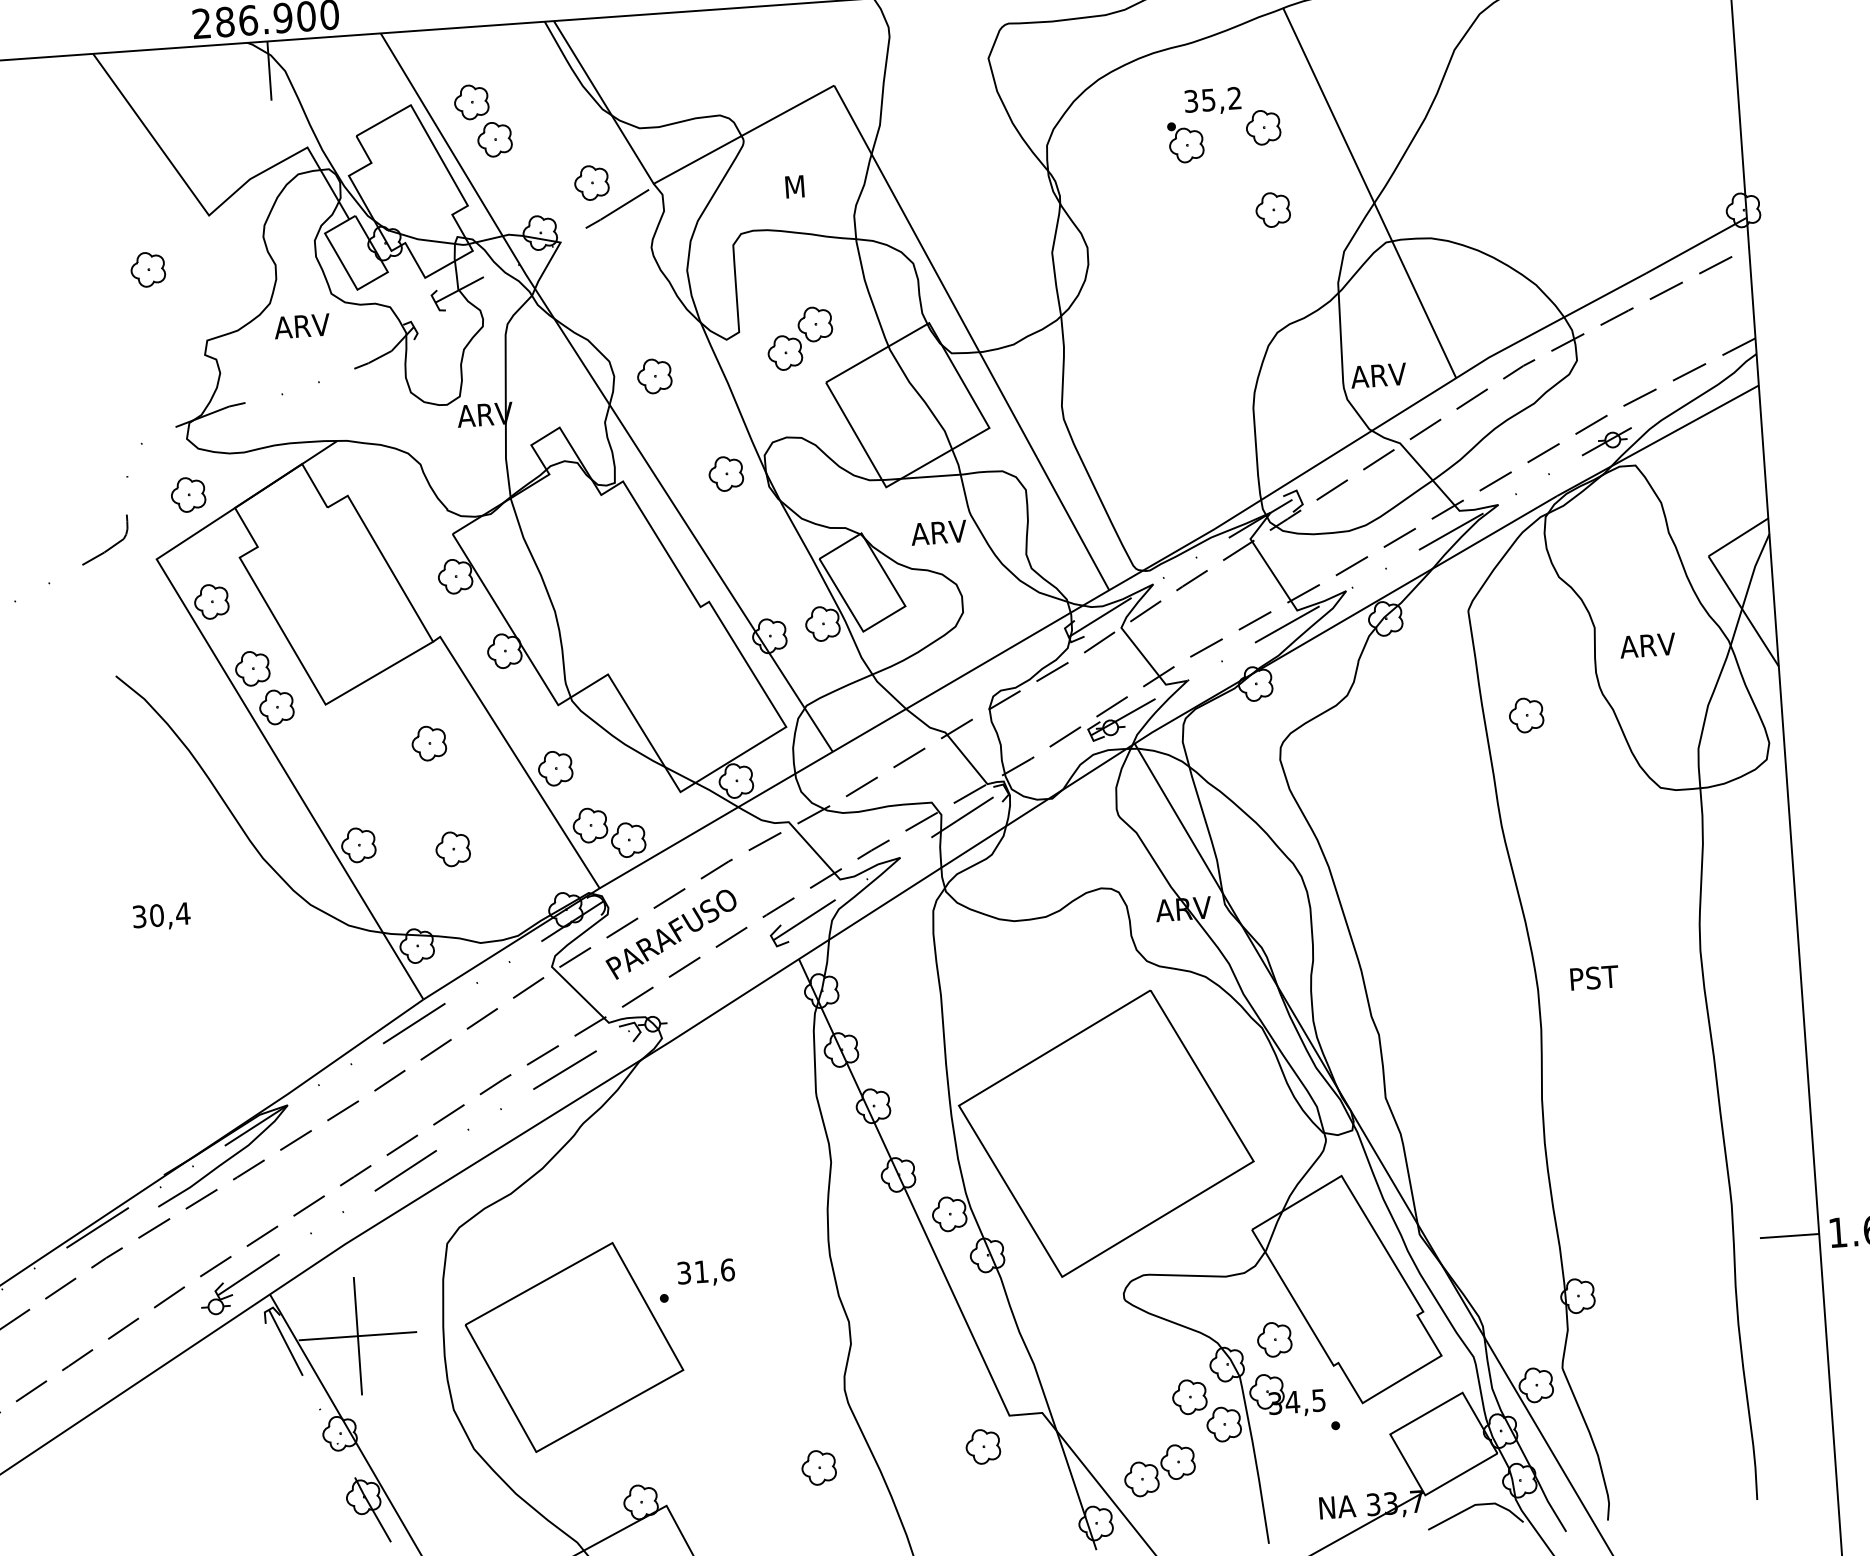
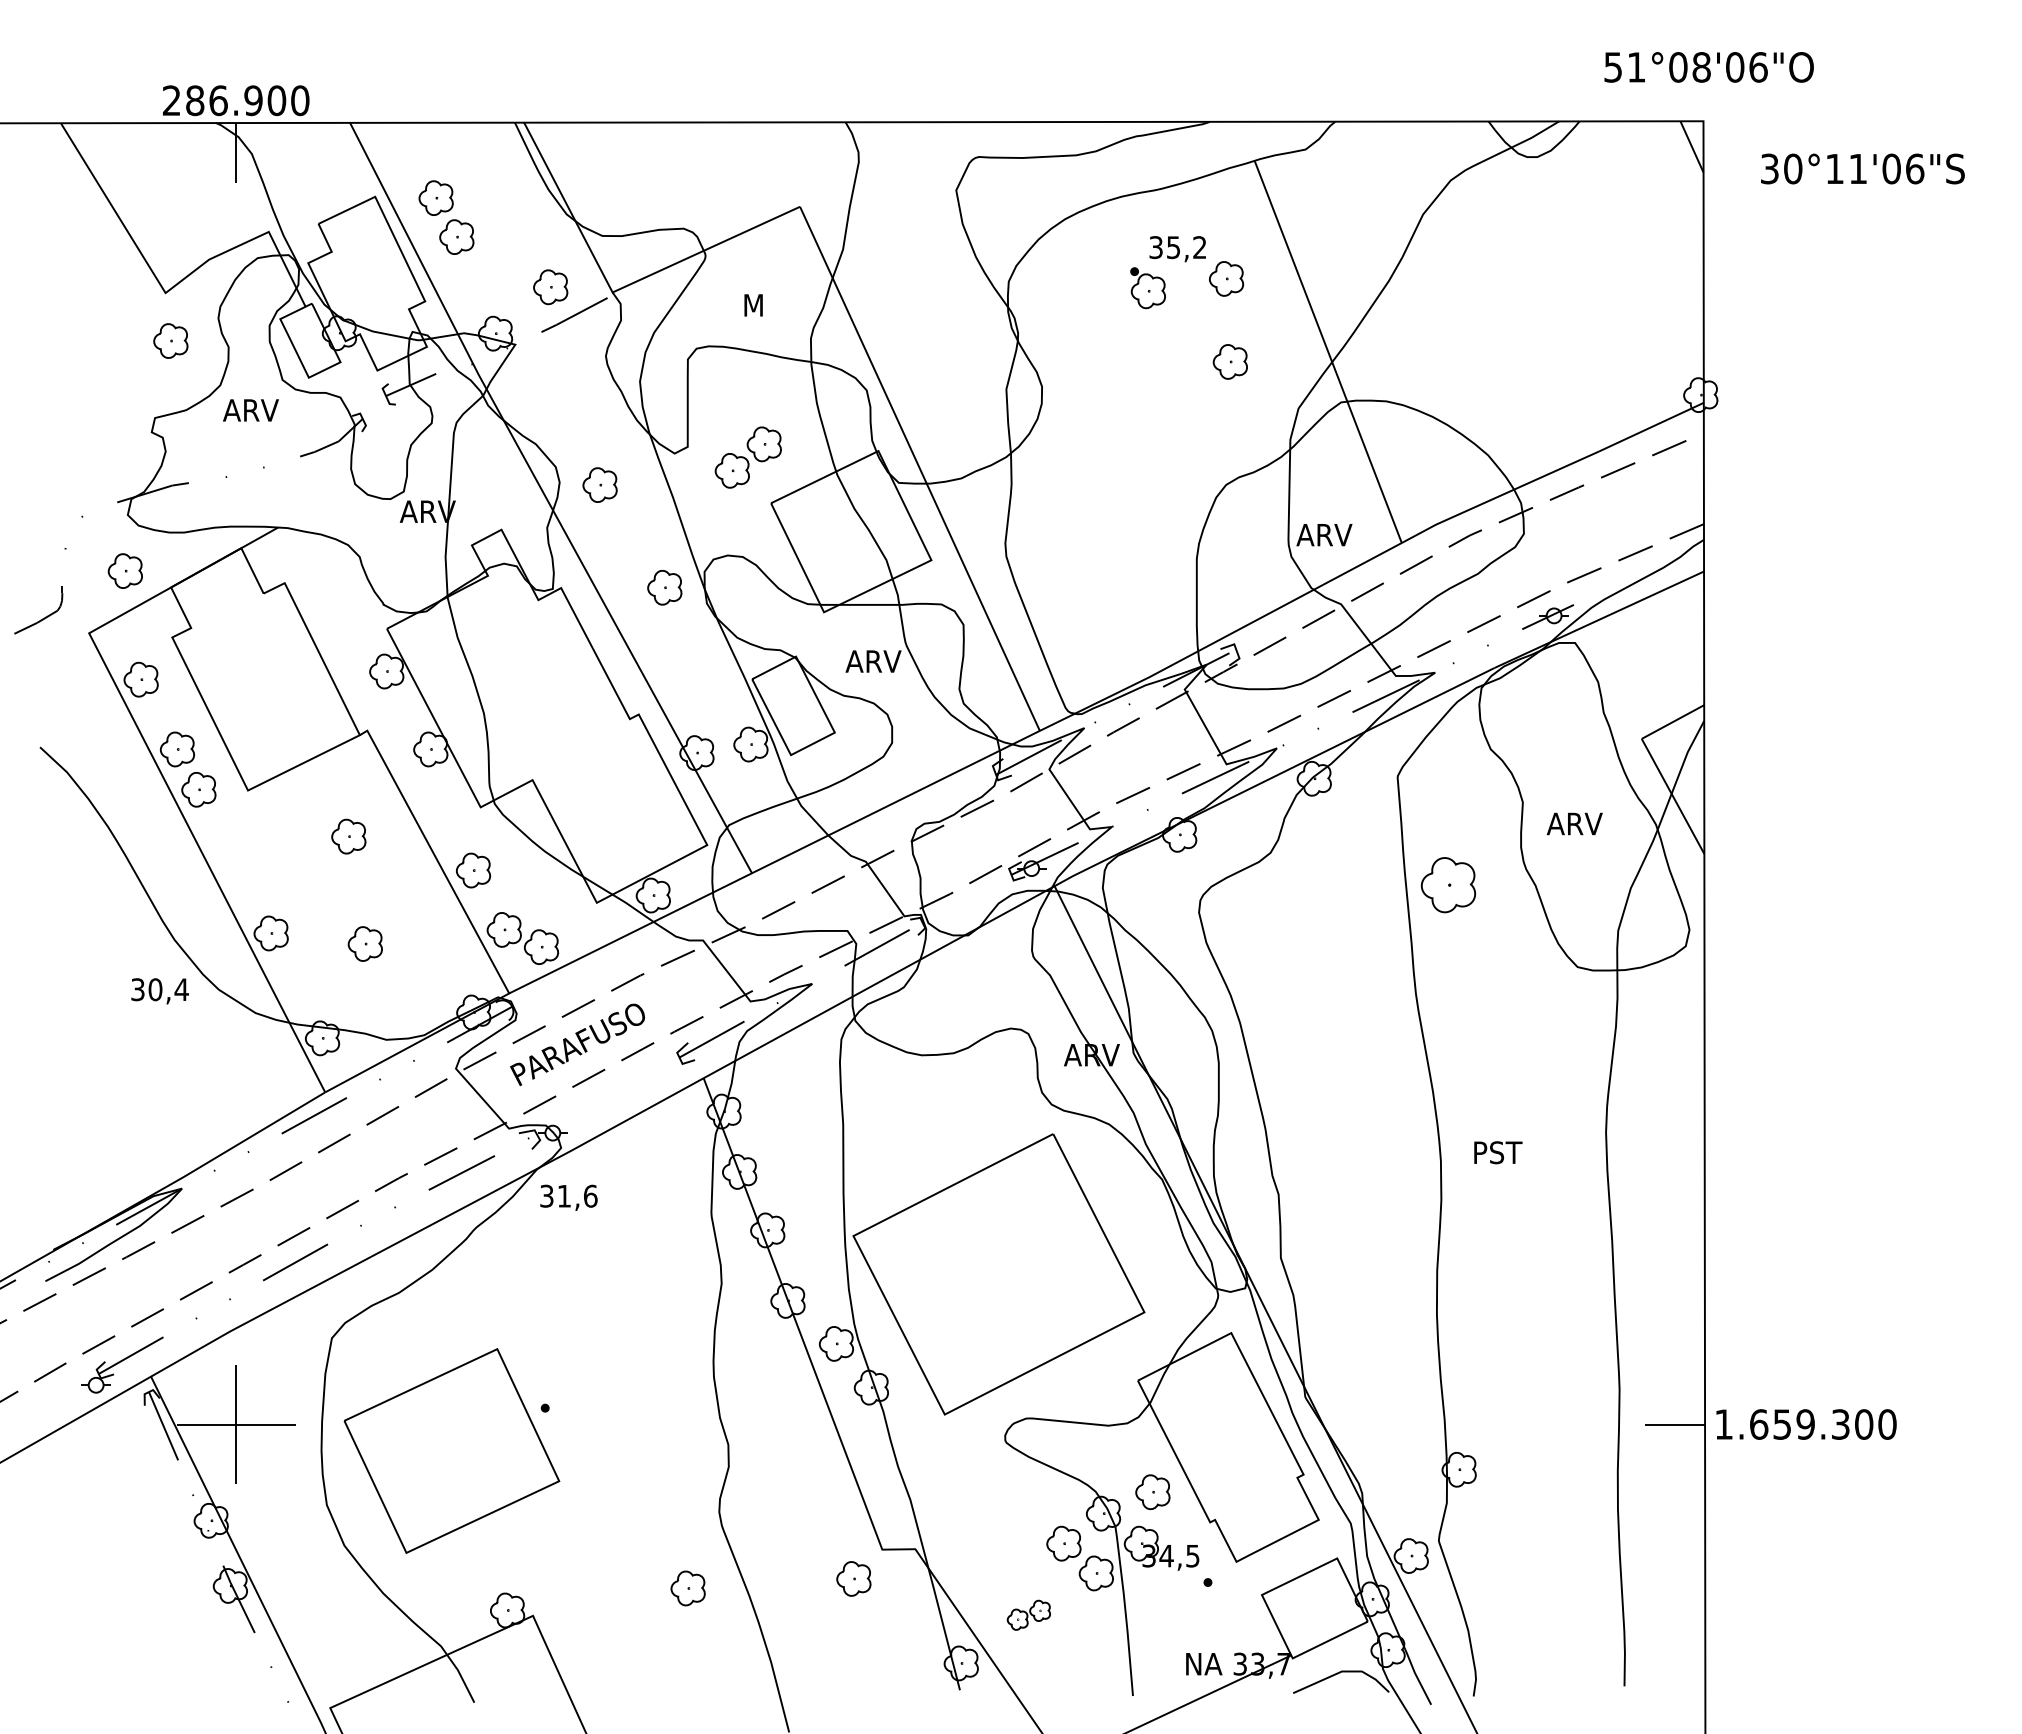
part: (147, 269) -> (170, 340), moved
part: (1526, 715) -> (1448, 885), size x1.6
text: (161, 917) -> (159, 991), moved
text: (705, 1272) -> (568, 1197), moved
part: (1159, 1471) -> (1028, 1615), size x0.6

